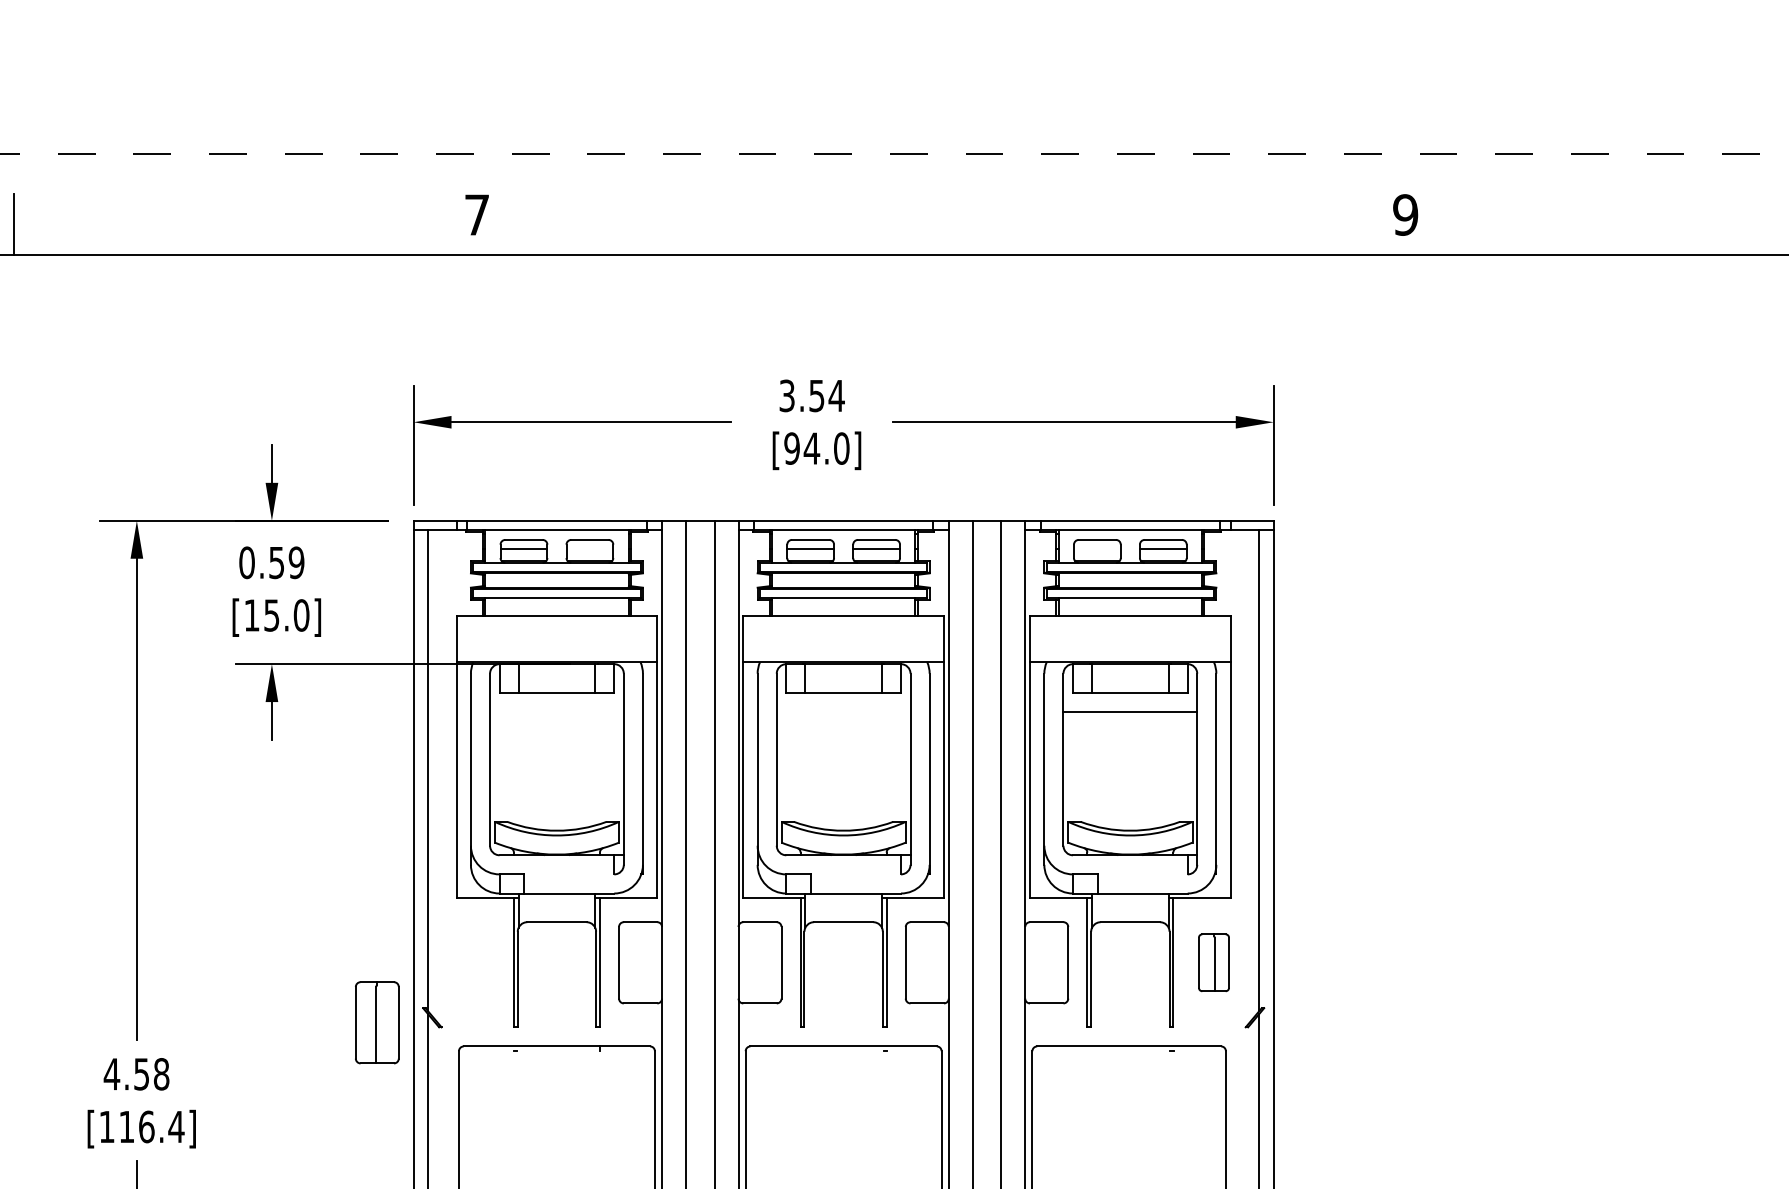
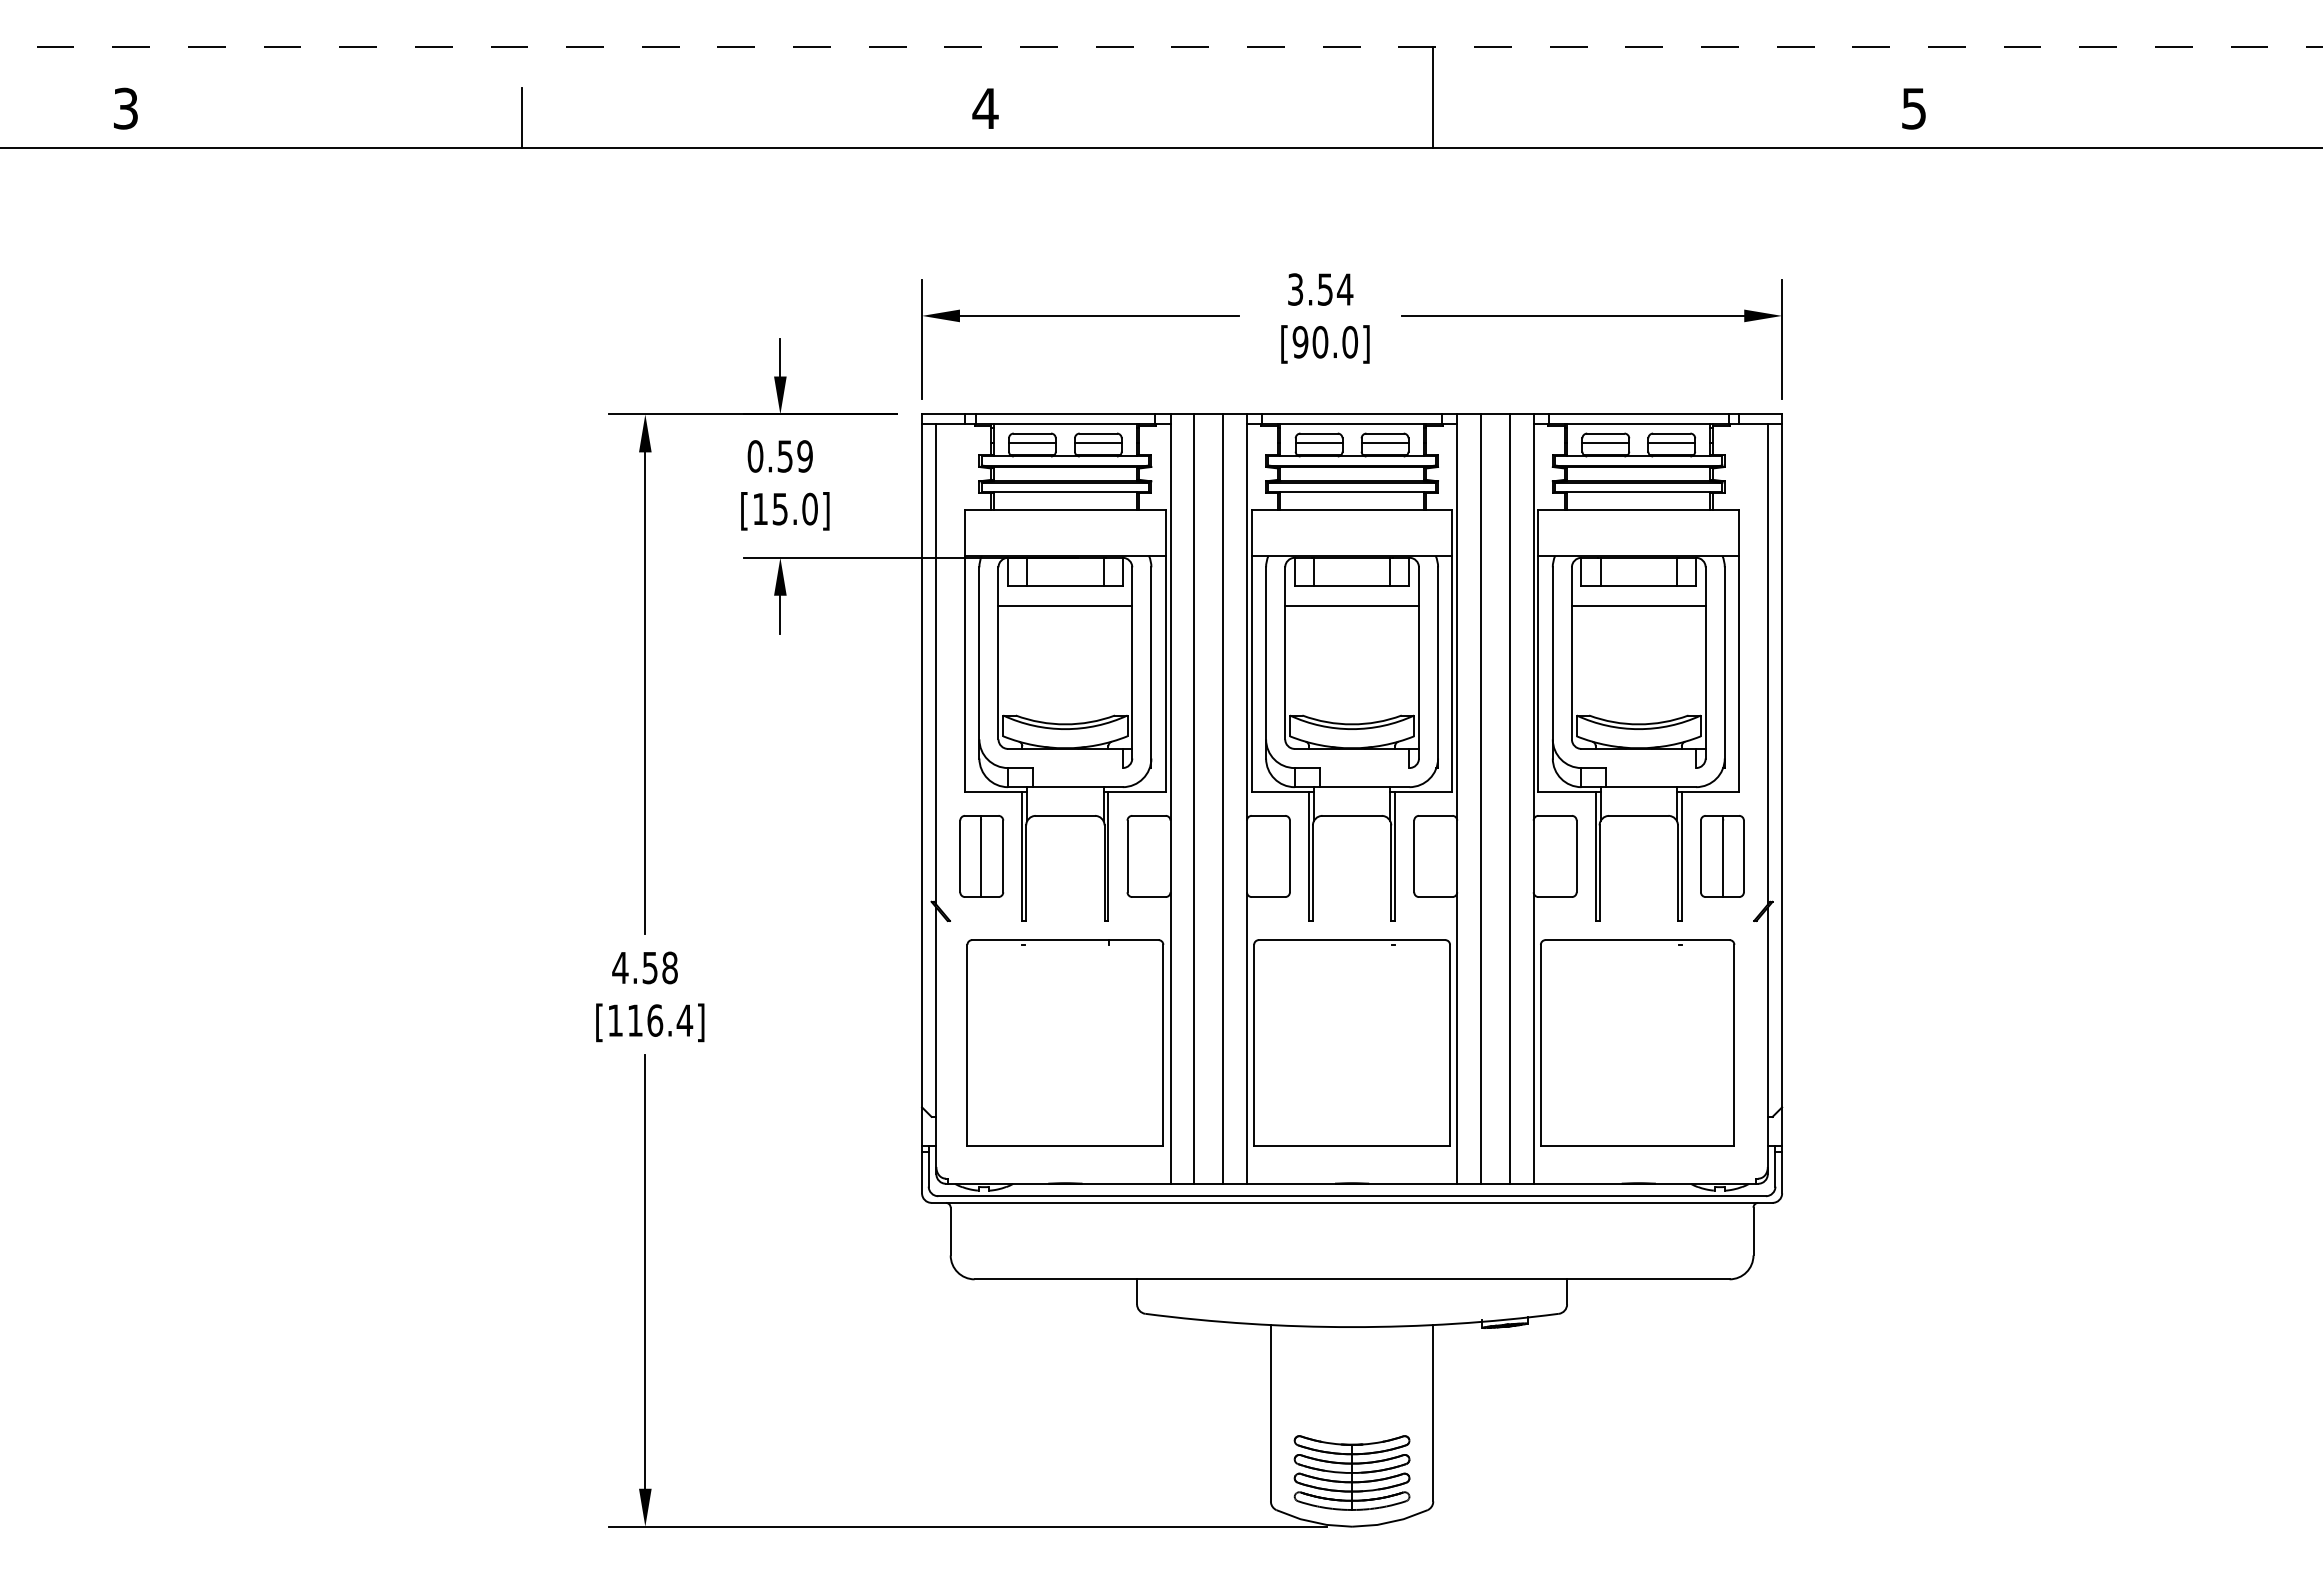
line: (924, 203) -> (1432, 97), added
text: (477, 214) -> (985, 108), 7 -> 4
text: (1405, 214) -> (1913, 108), 9 -> 5
text: (812, 448) -> (1320, 342), [94.0] -> [90.0]
line: (589, 549) -> (1097, 443), added
line: (1097, 549) -> (1605, 443), added
line: (557, 711) -> (1065, 605), added
line: (844, 711) -> (1352, 605), added
part: (1214, 962) -> (1722, 856), size x1.43
part: (377, 1022) -> (981, 856), moved

